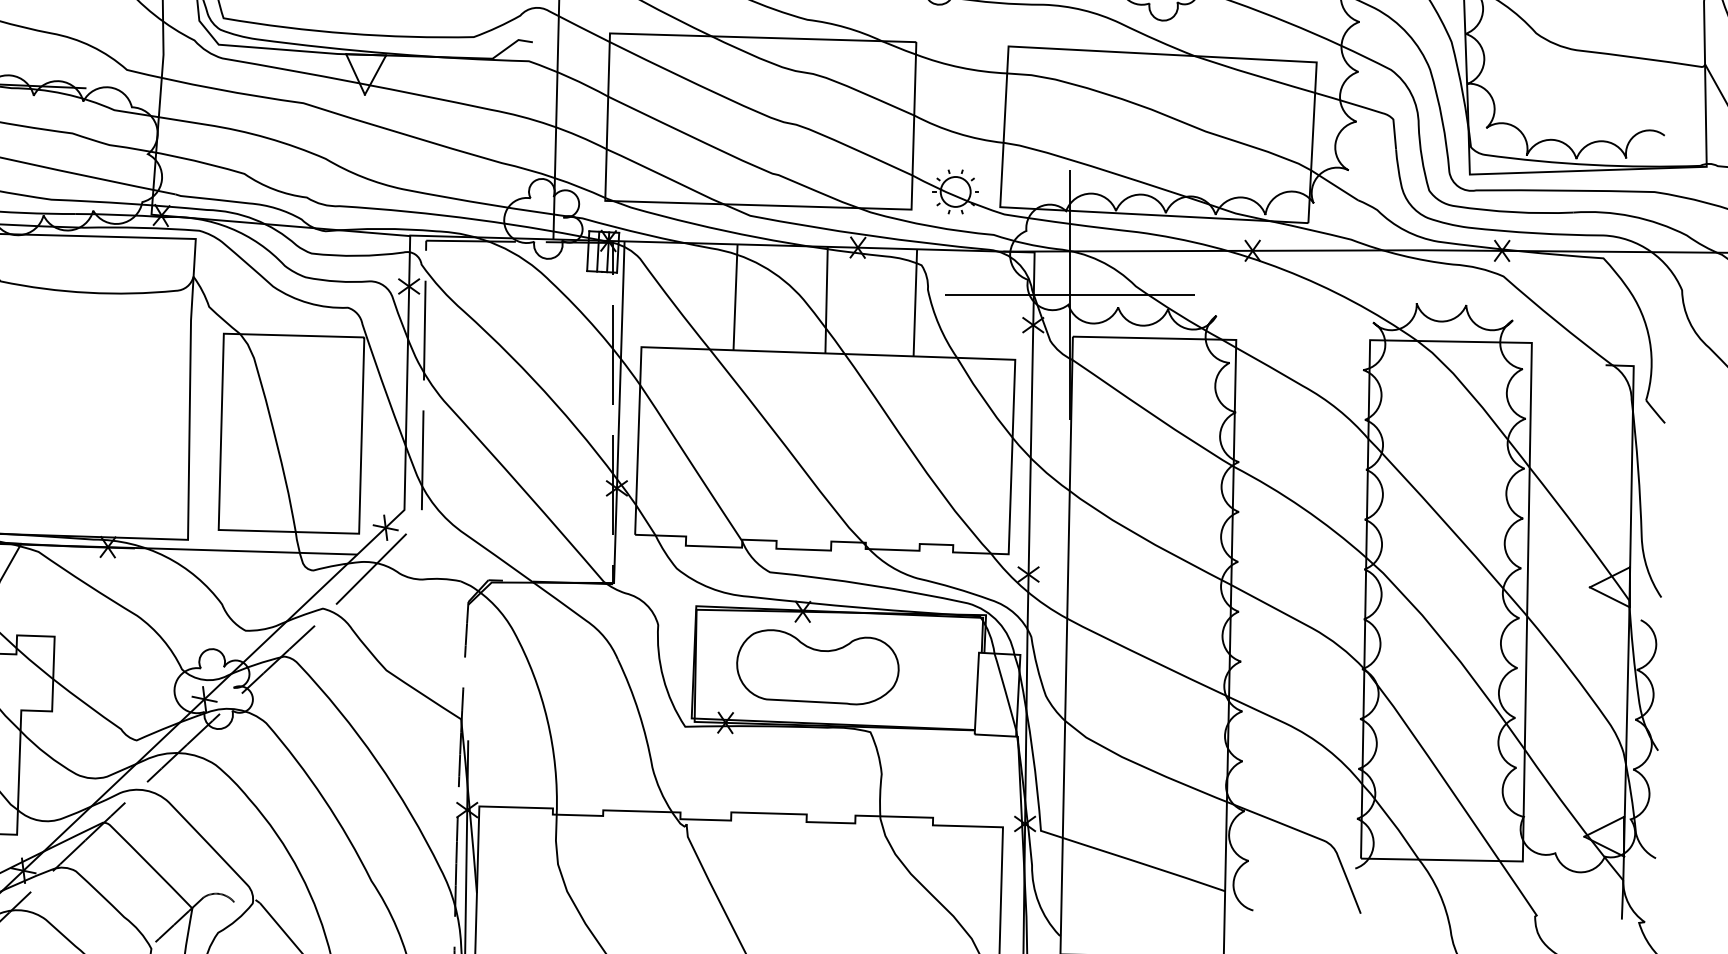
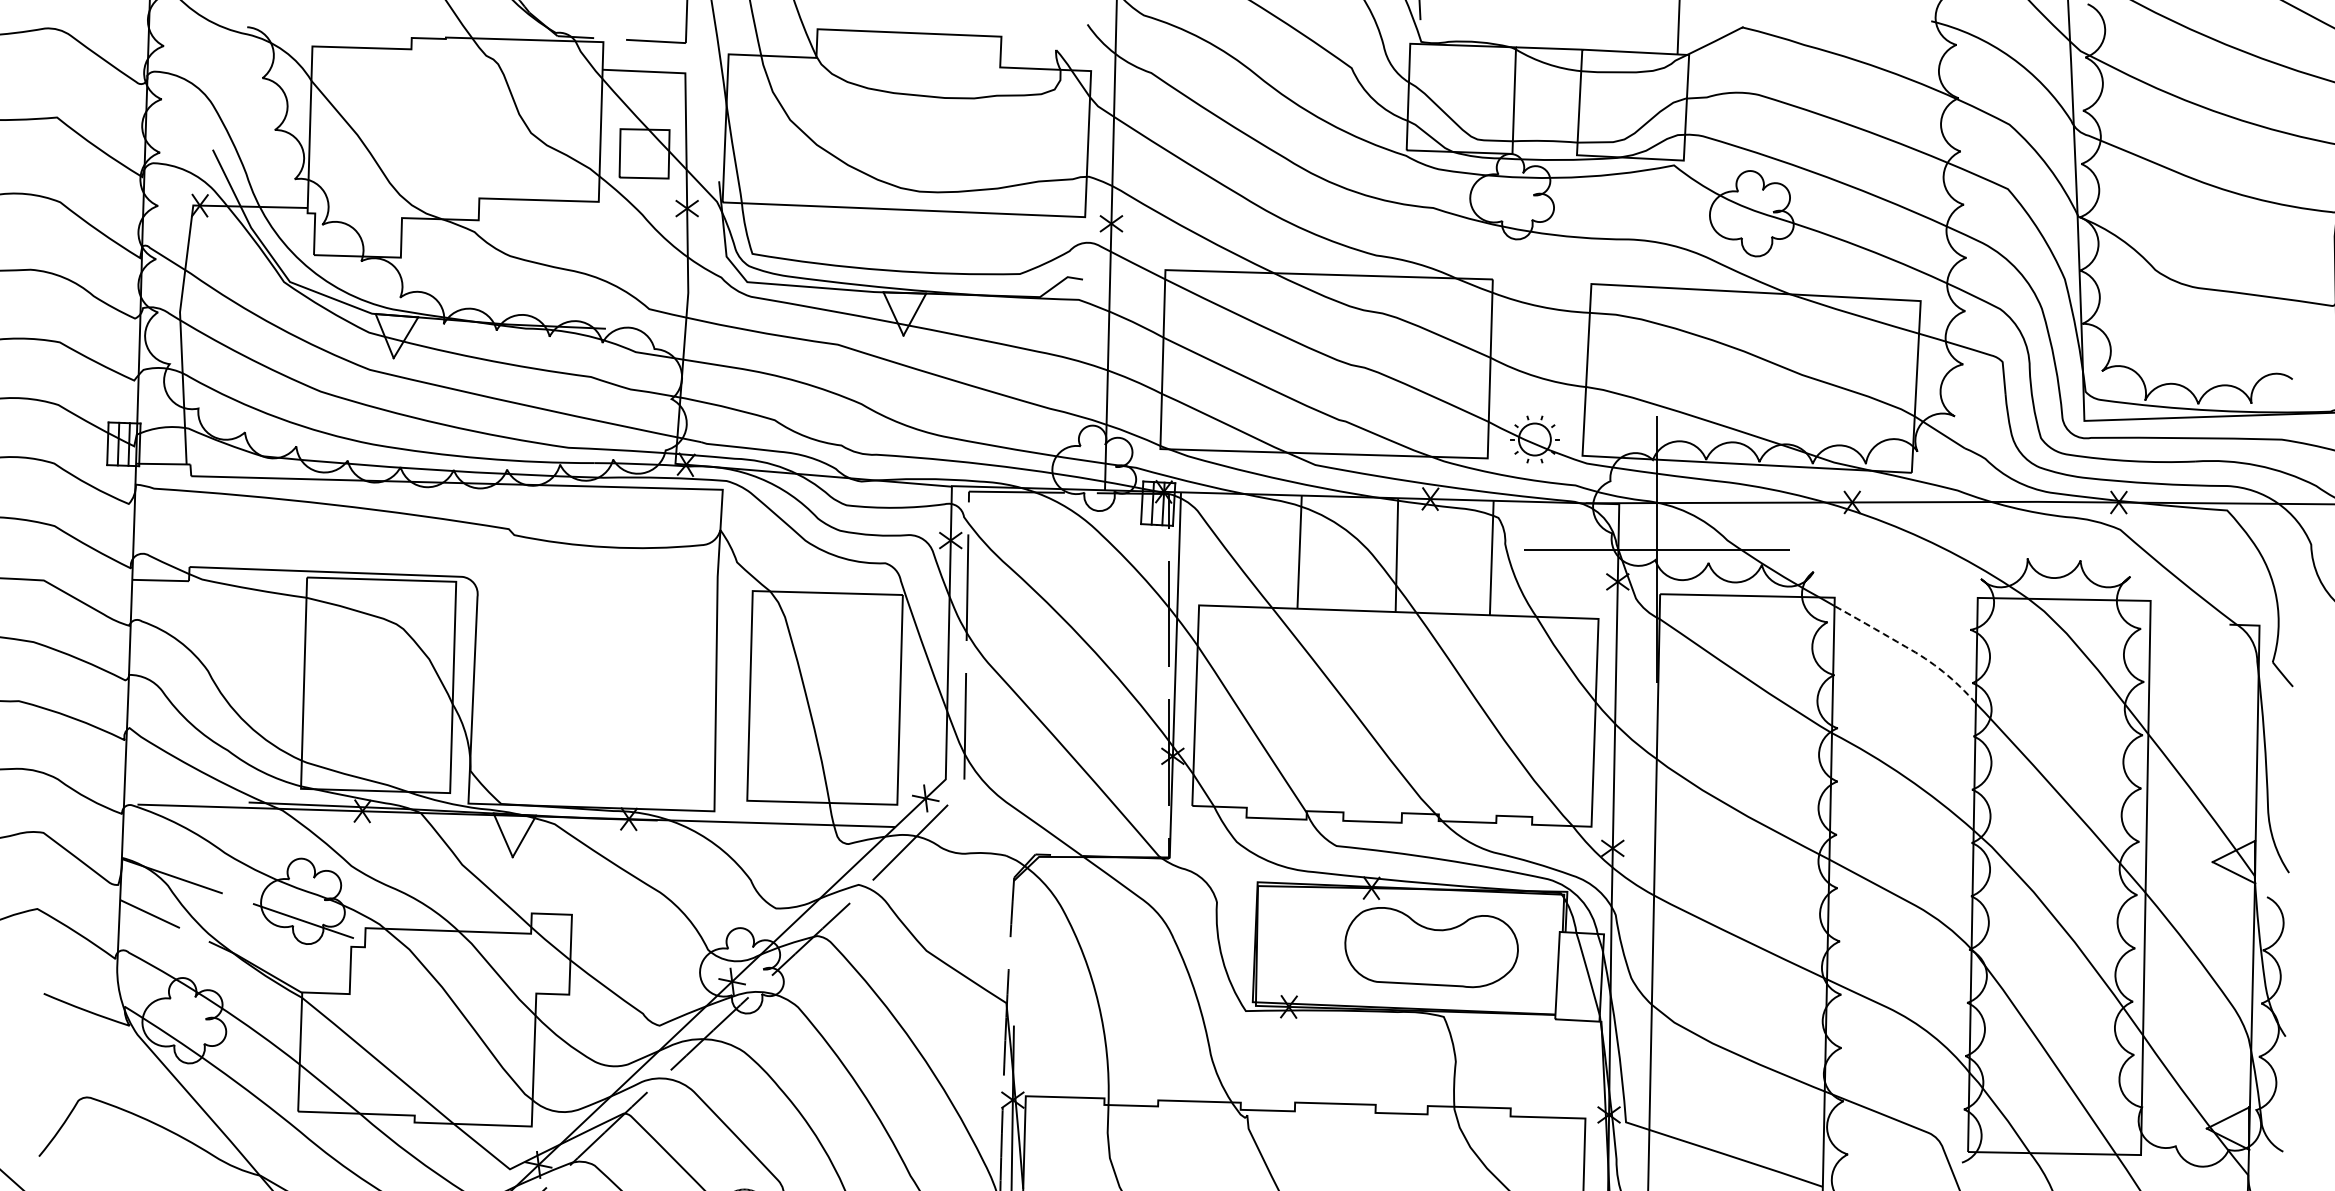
line: (1308, 389) -> (1911, 650), solid -> dashed
part: (817, 667) -> (1431, 947), moved

